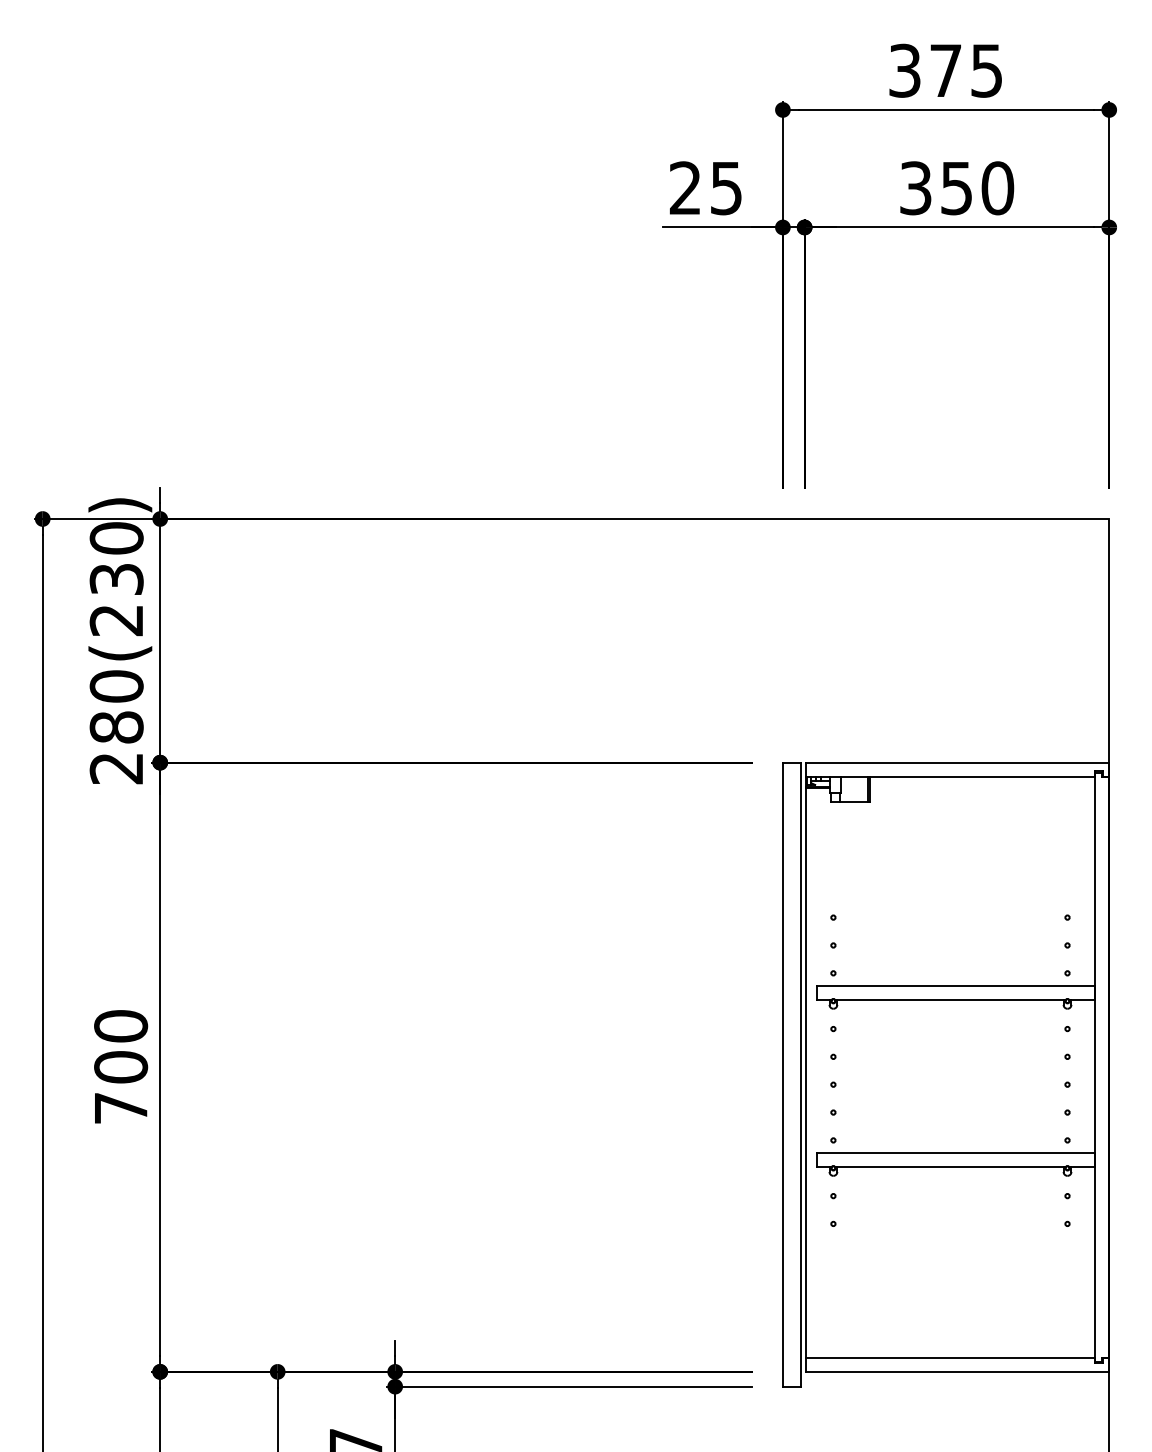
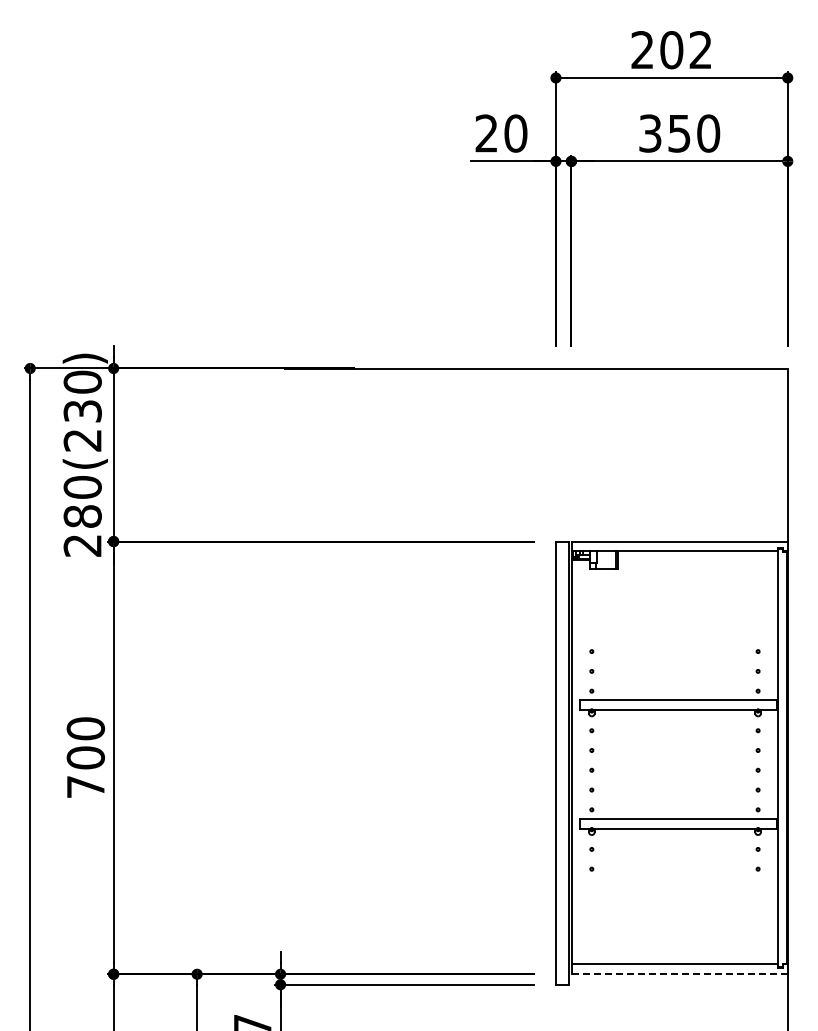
text: (945, 71) -> (671, 50), 375 -> 202
text: (725, 188) -> (515, 133), 25 -> 20
line: (956, 1372) -> (679, 974), solid -> dashed

